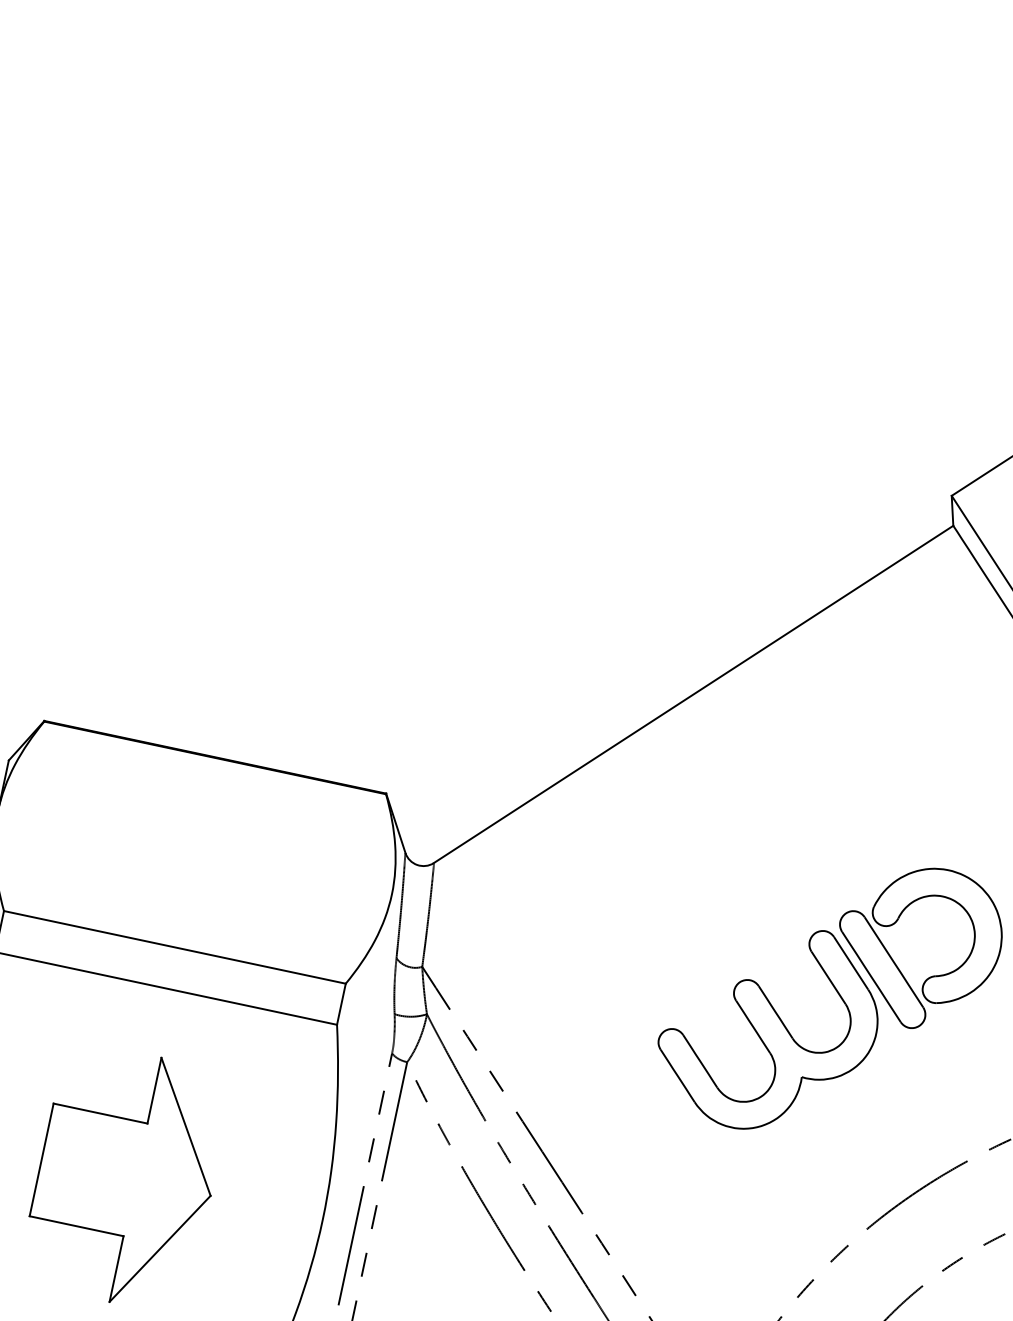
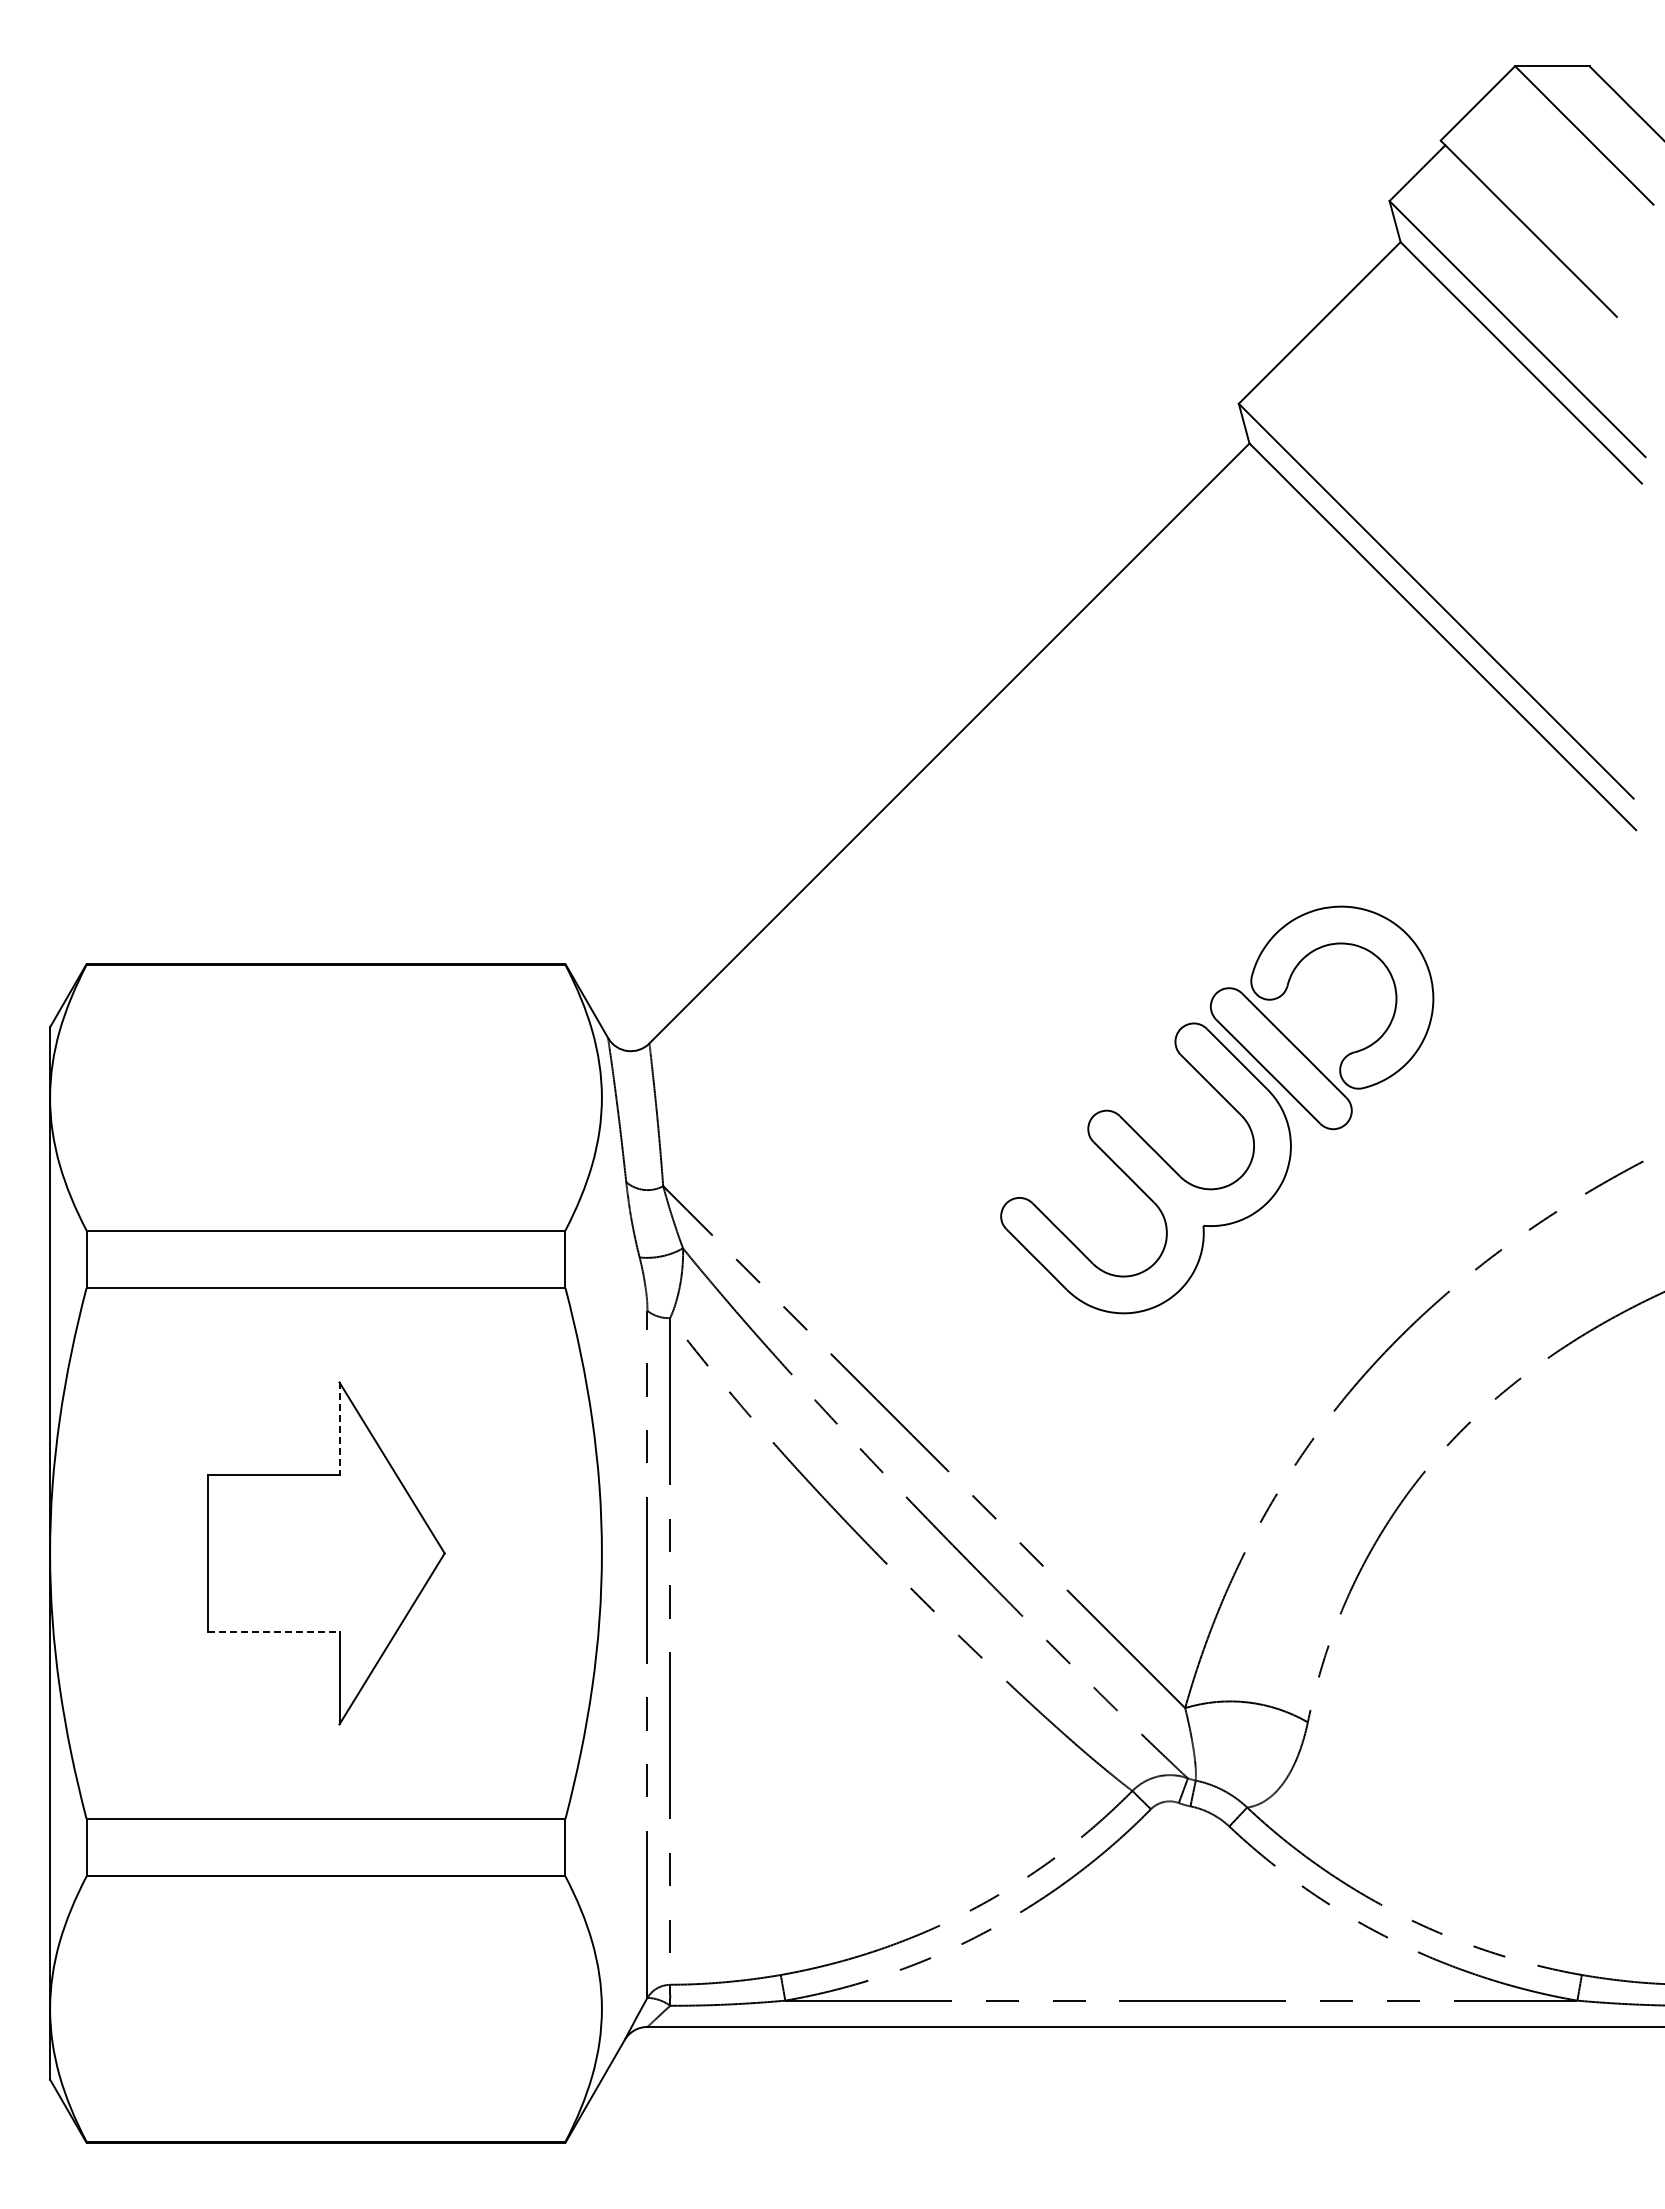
line: (154, 1090) -> (339, 1428), solid -> dashed
line: (76, 1226) -> (273, 1632), solid -> dashed

